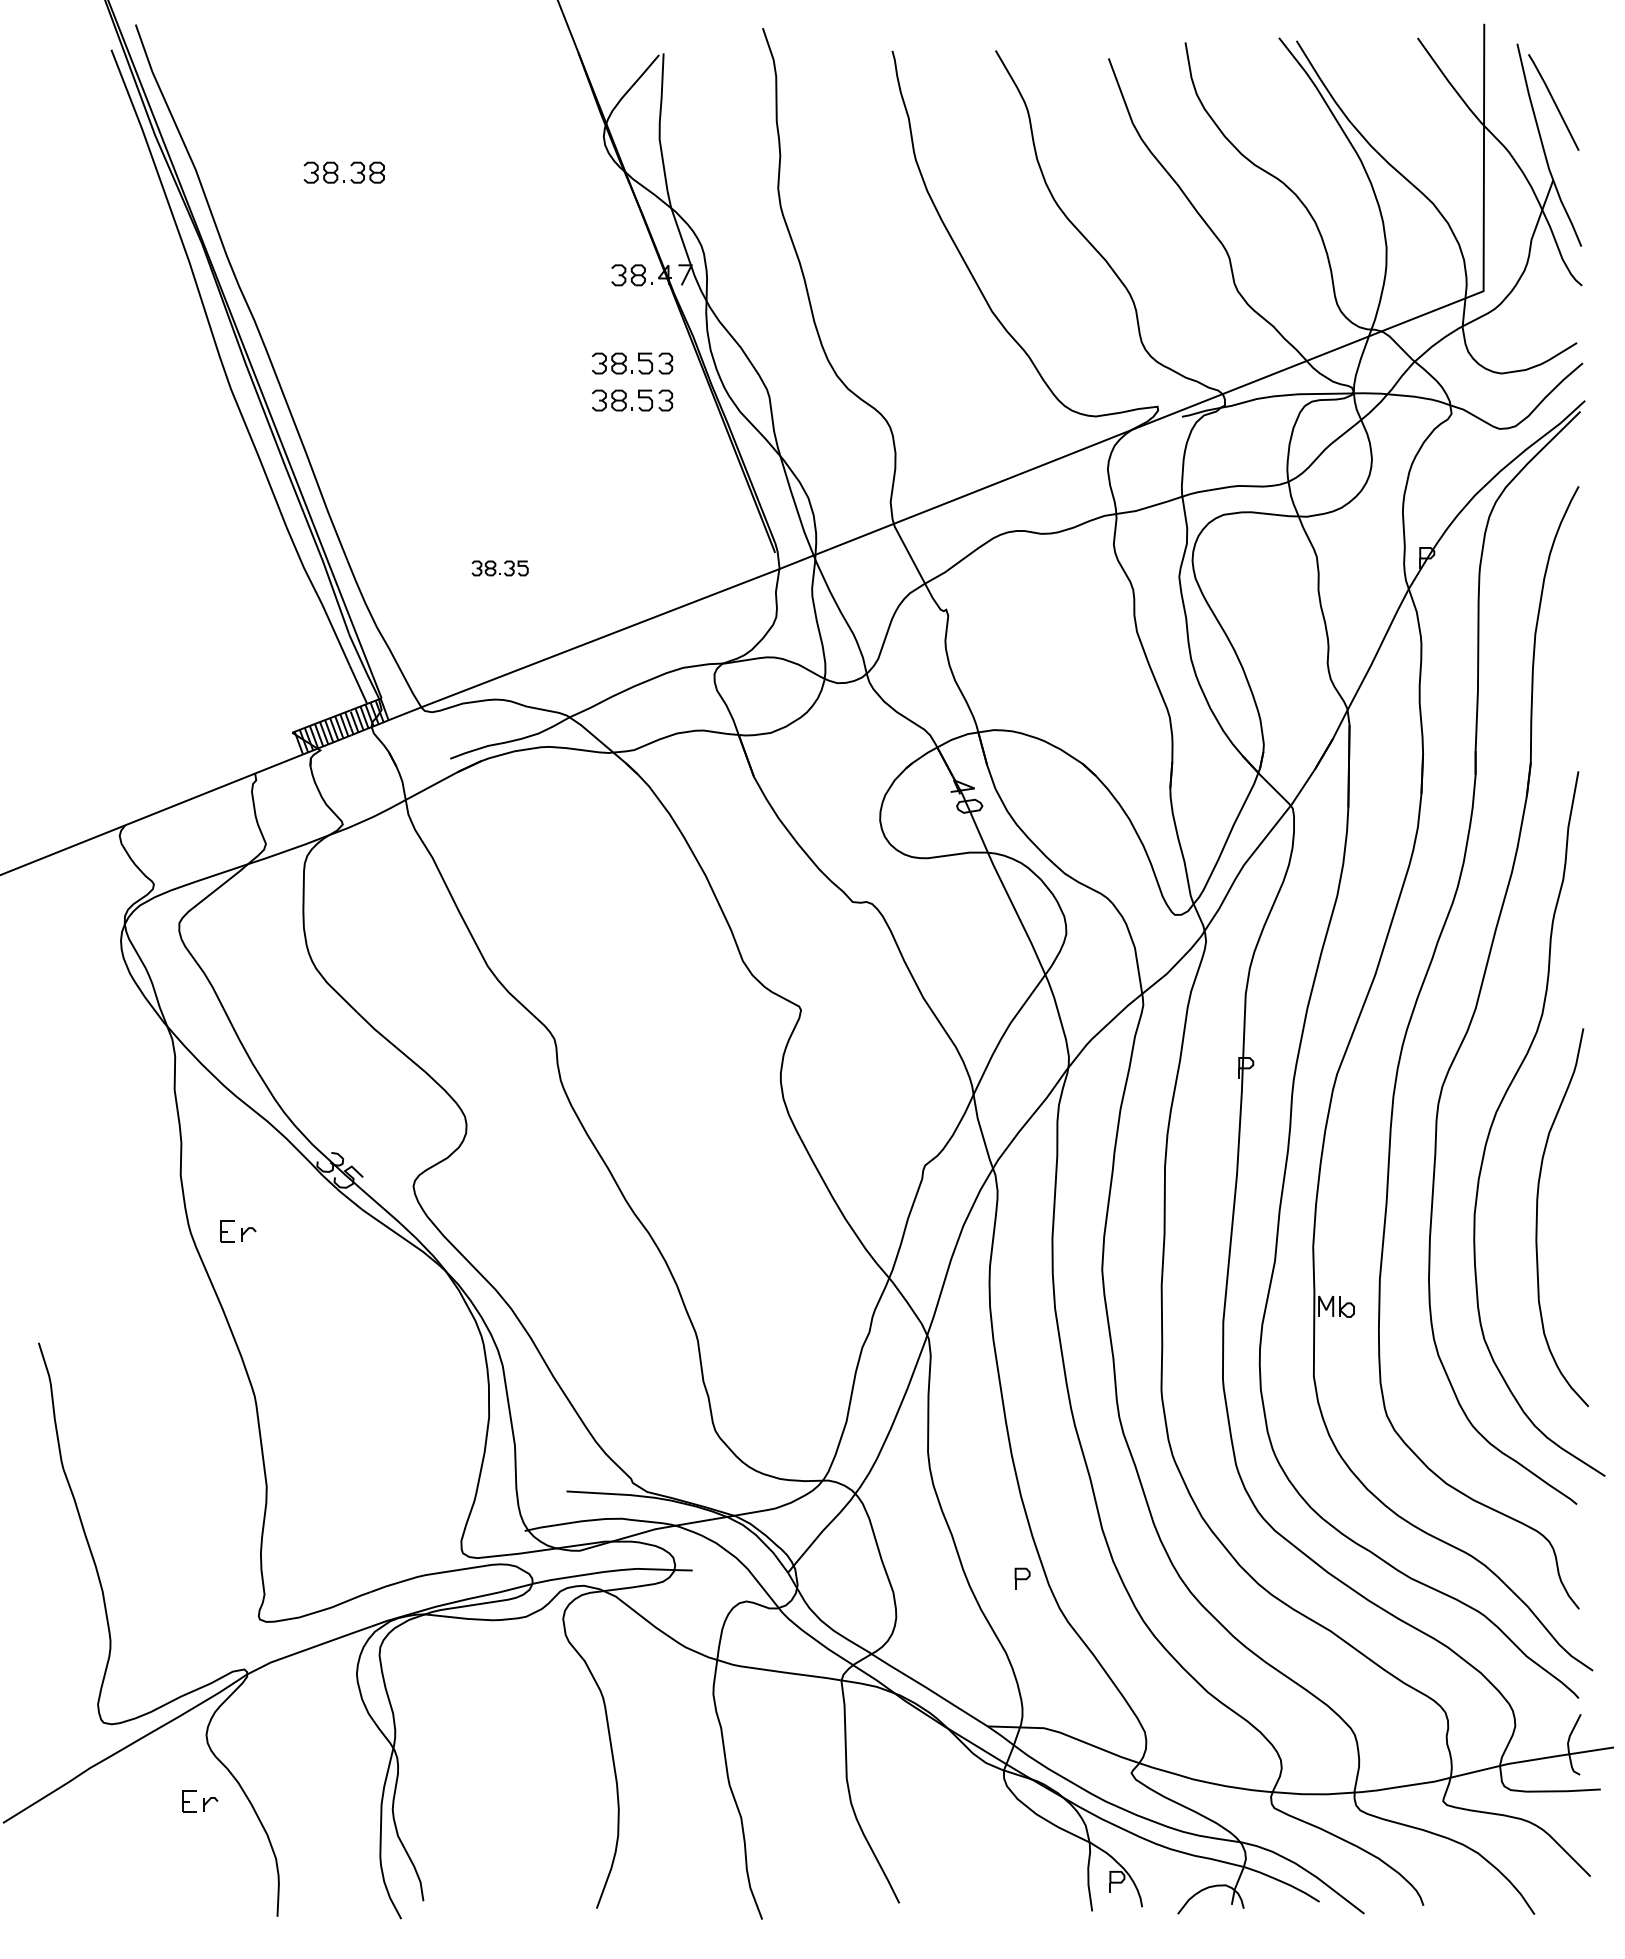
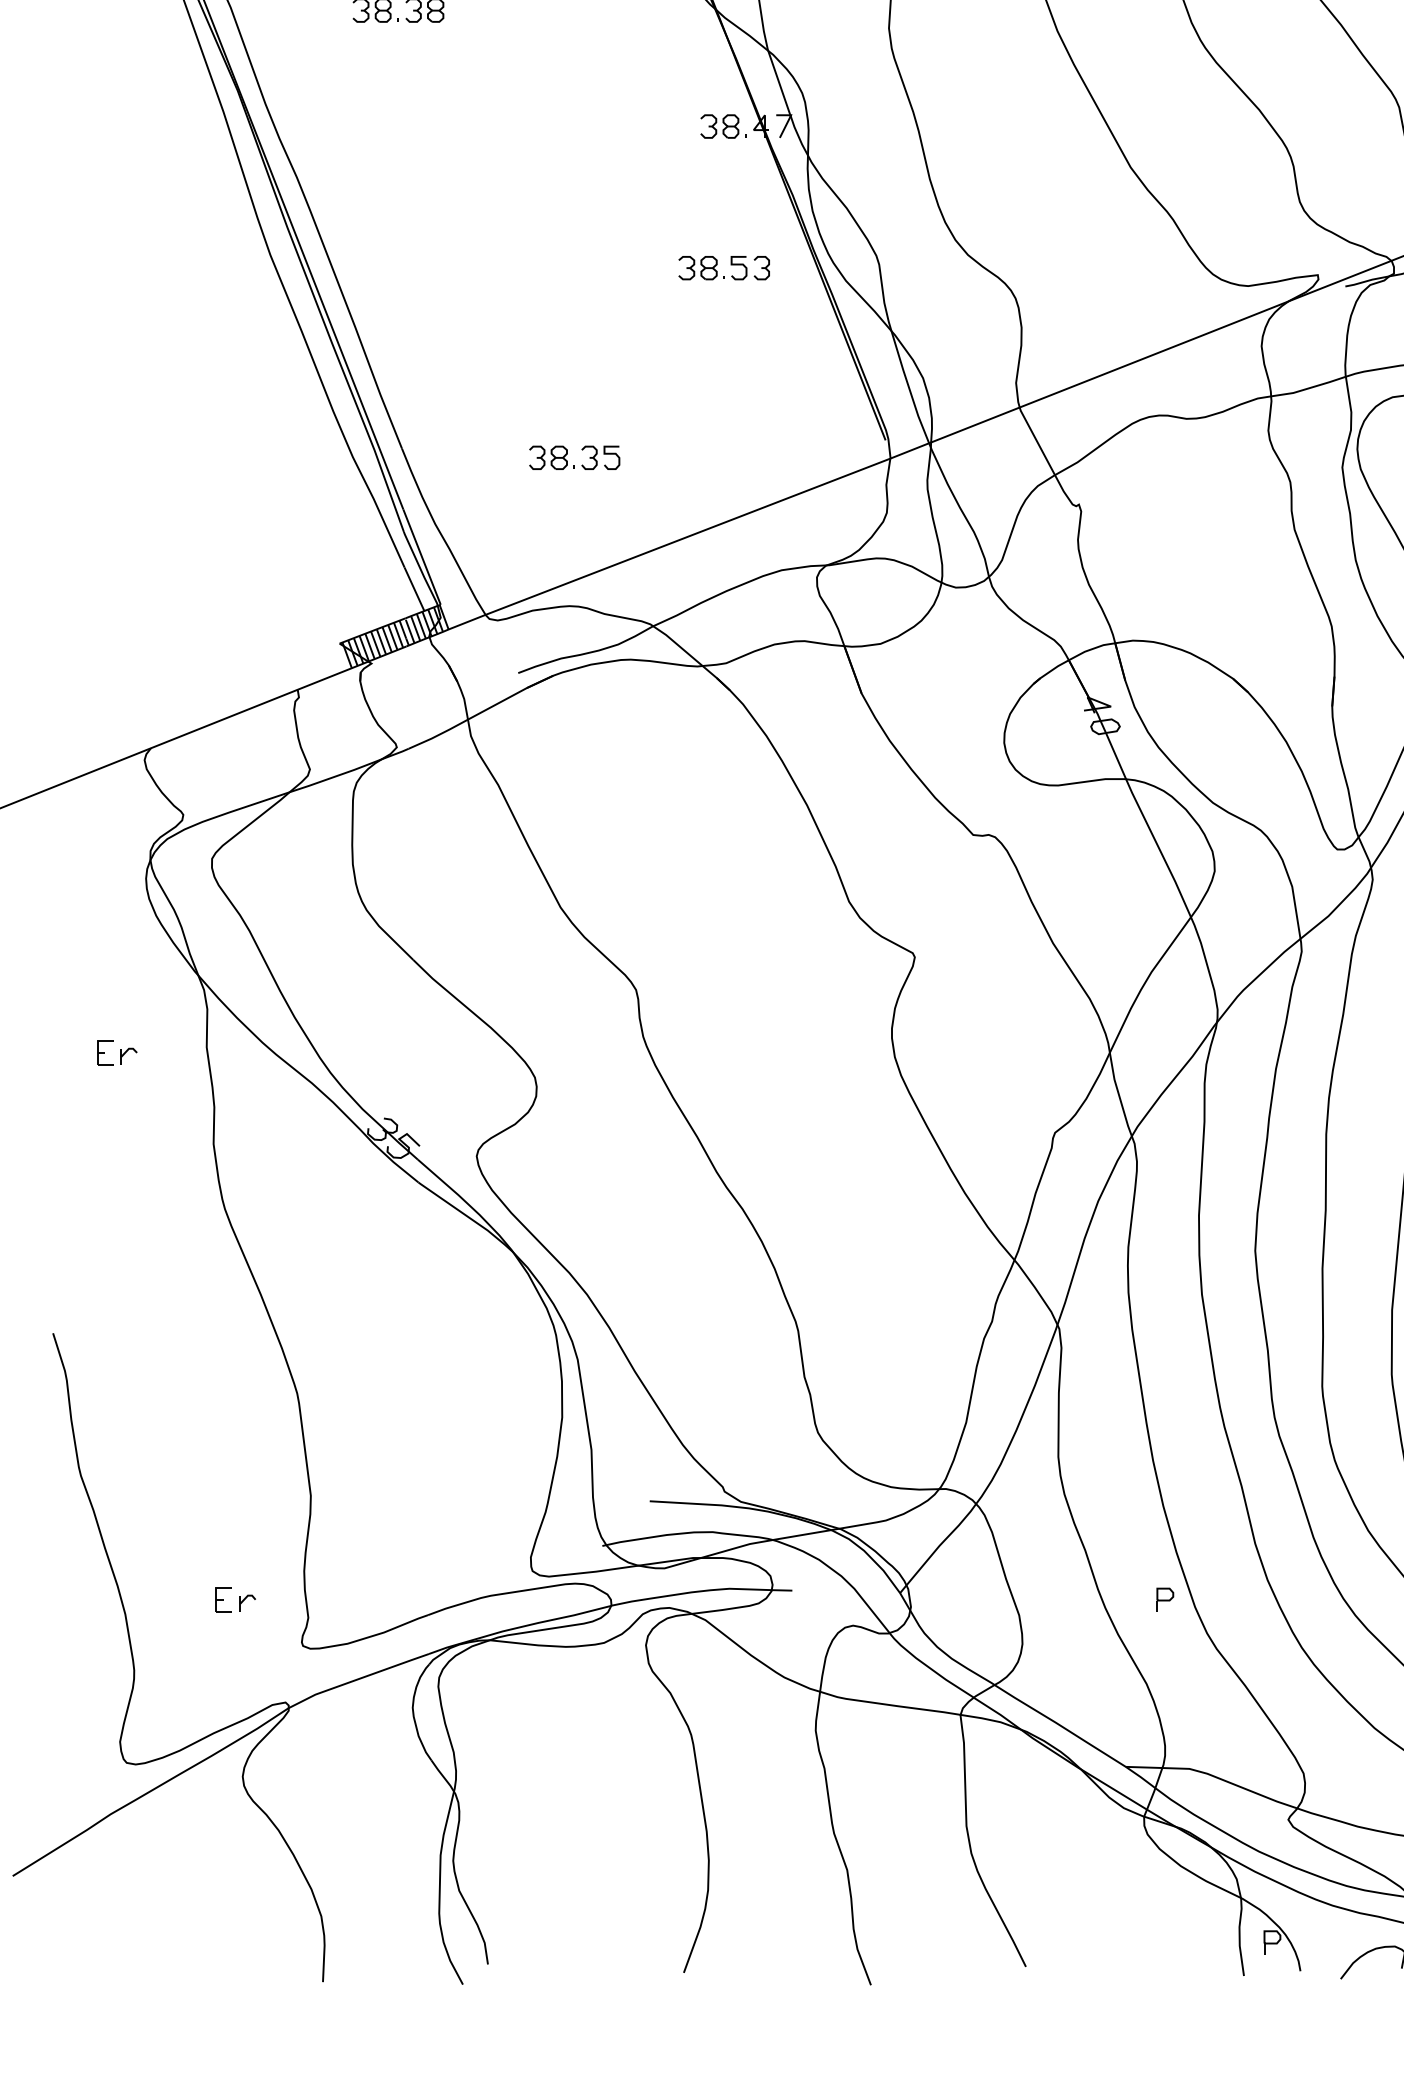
part: (626, 361) -> (717, 223), removed
part: (499, 568) -> (573, 457), size x1.43
part: (238, 1231) -> (117, 1052), moved
part: (200, 1801) -> (235, 1599), moved

